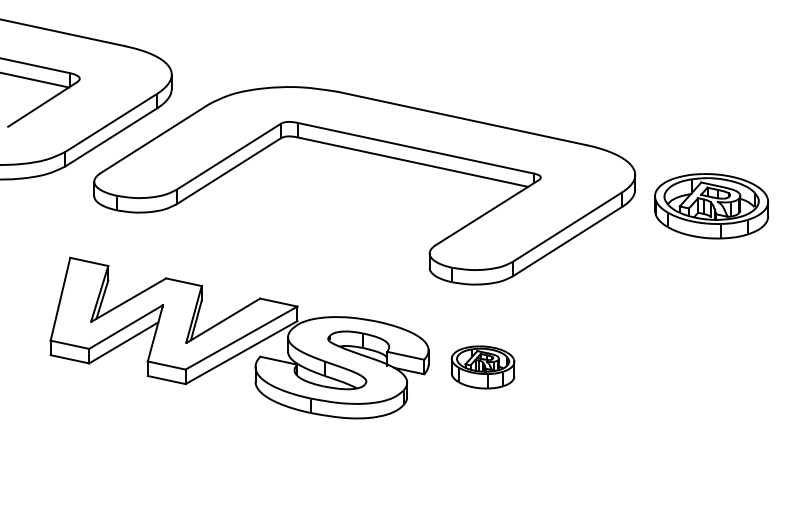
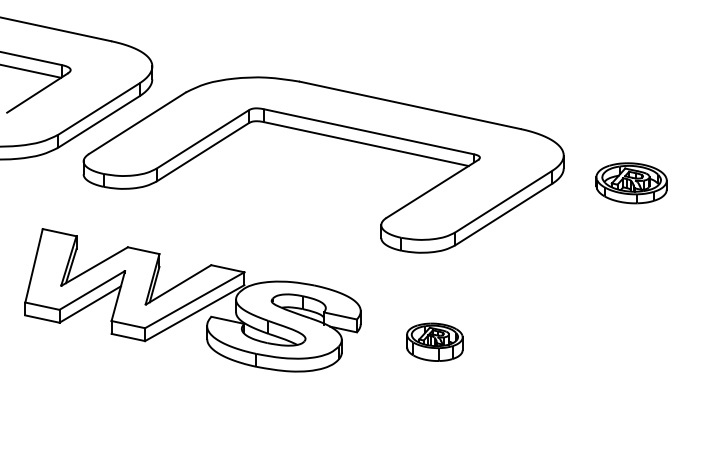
part: (711, 206) -> (631, 183), size x0.7
part: (239, 337) -> (192, 299), moved
part: (482, 367) -> (434, 342), moved

